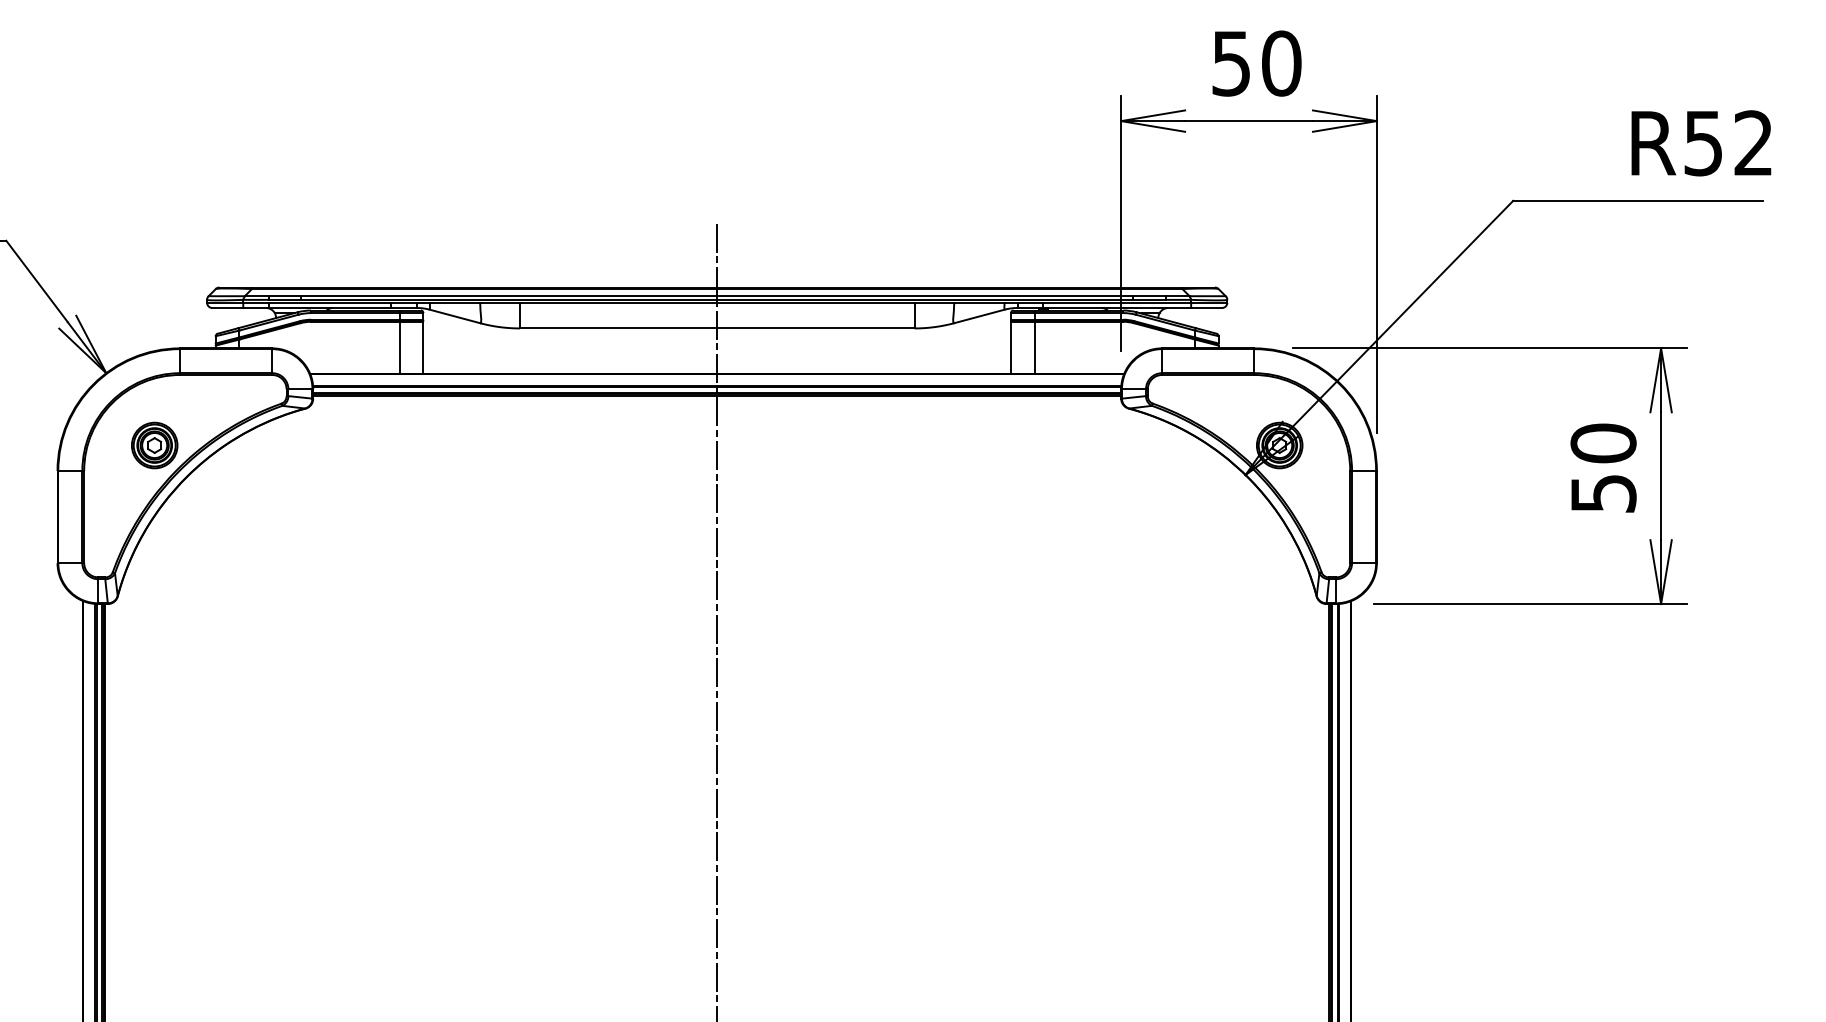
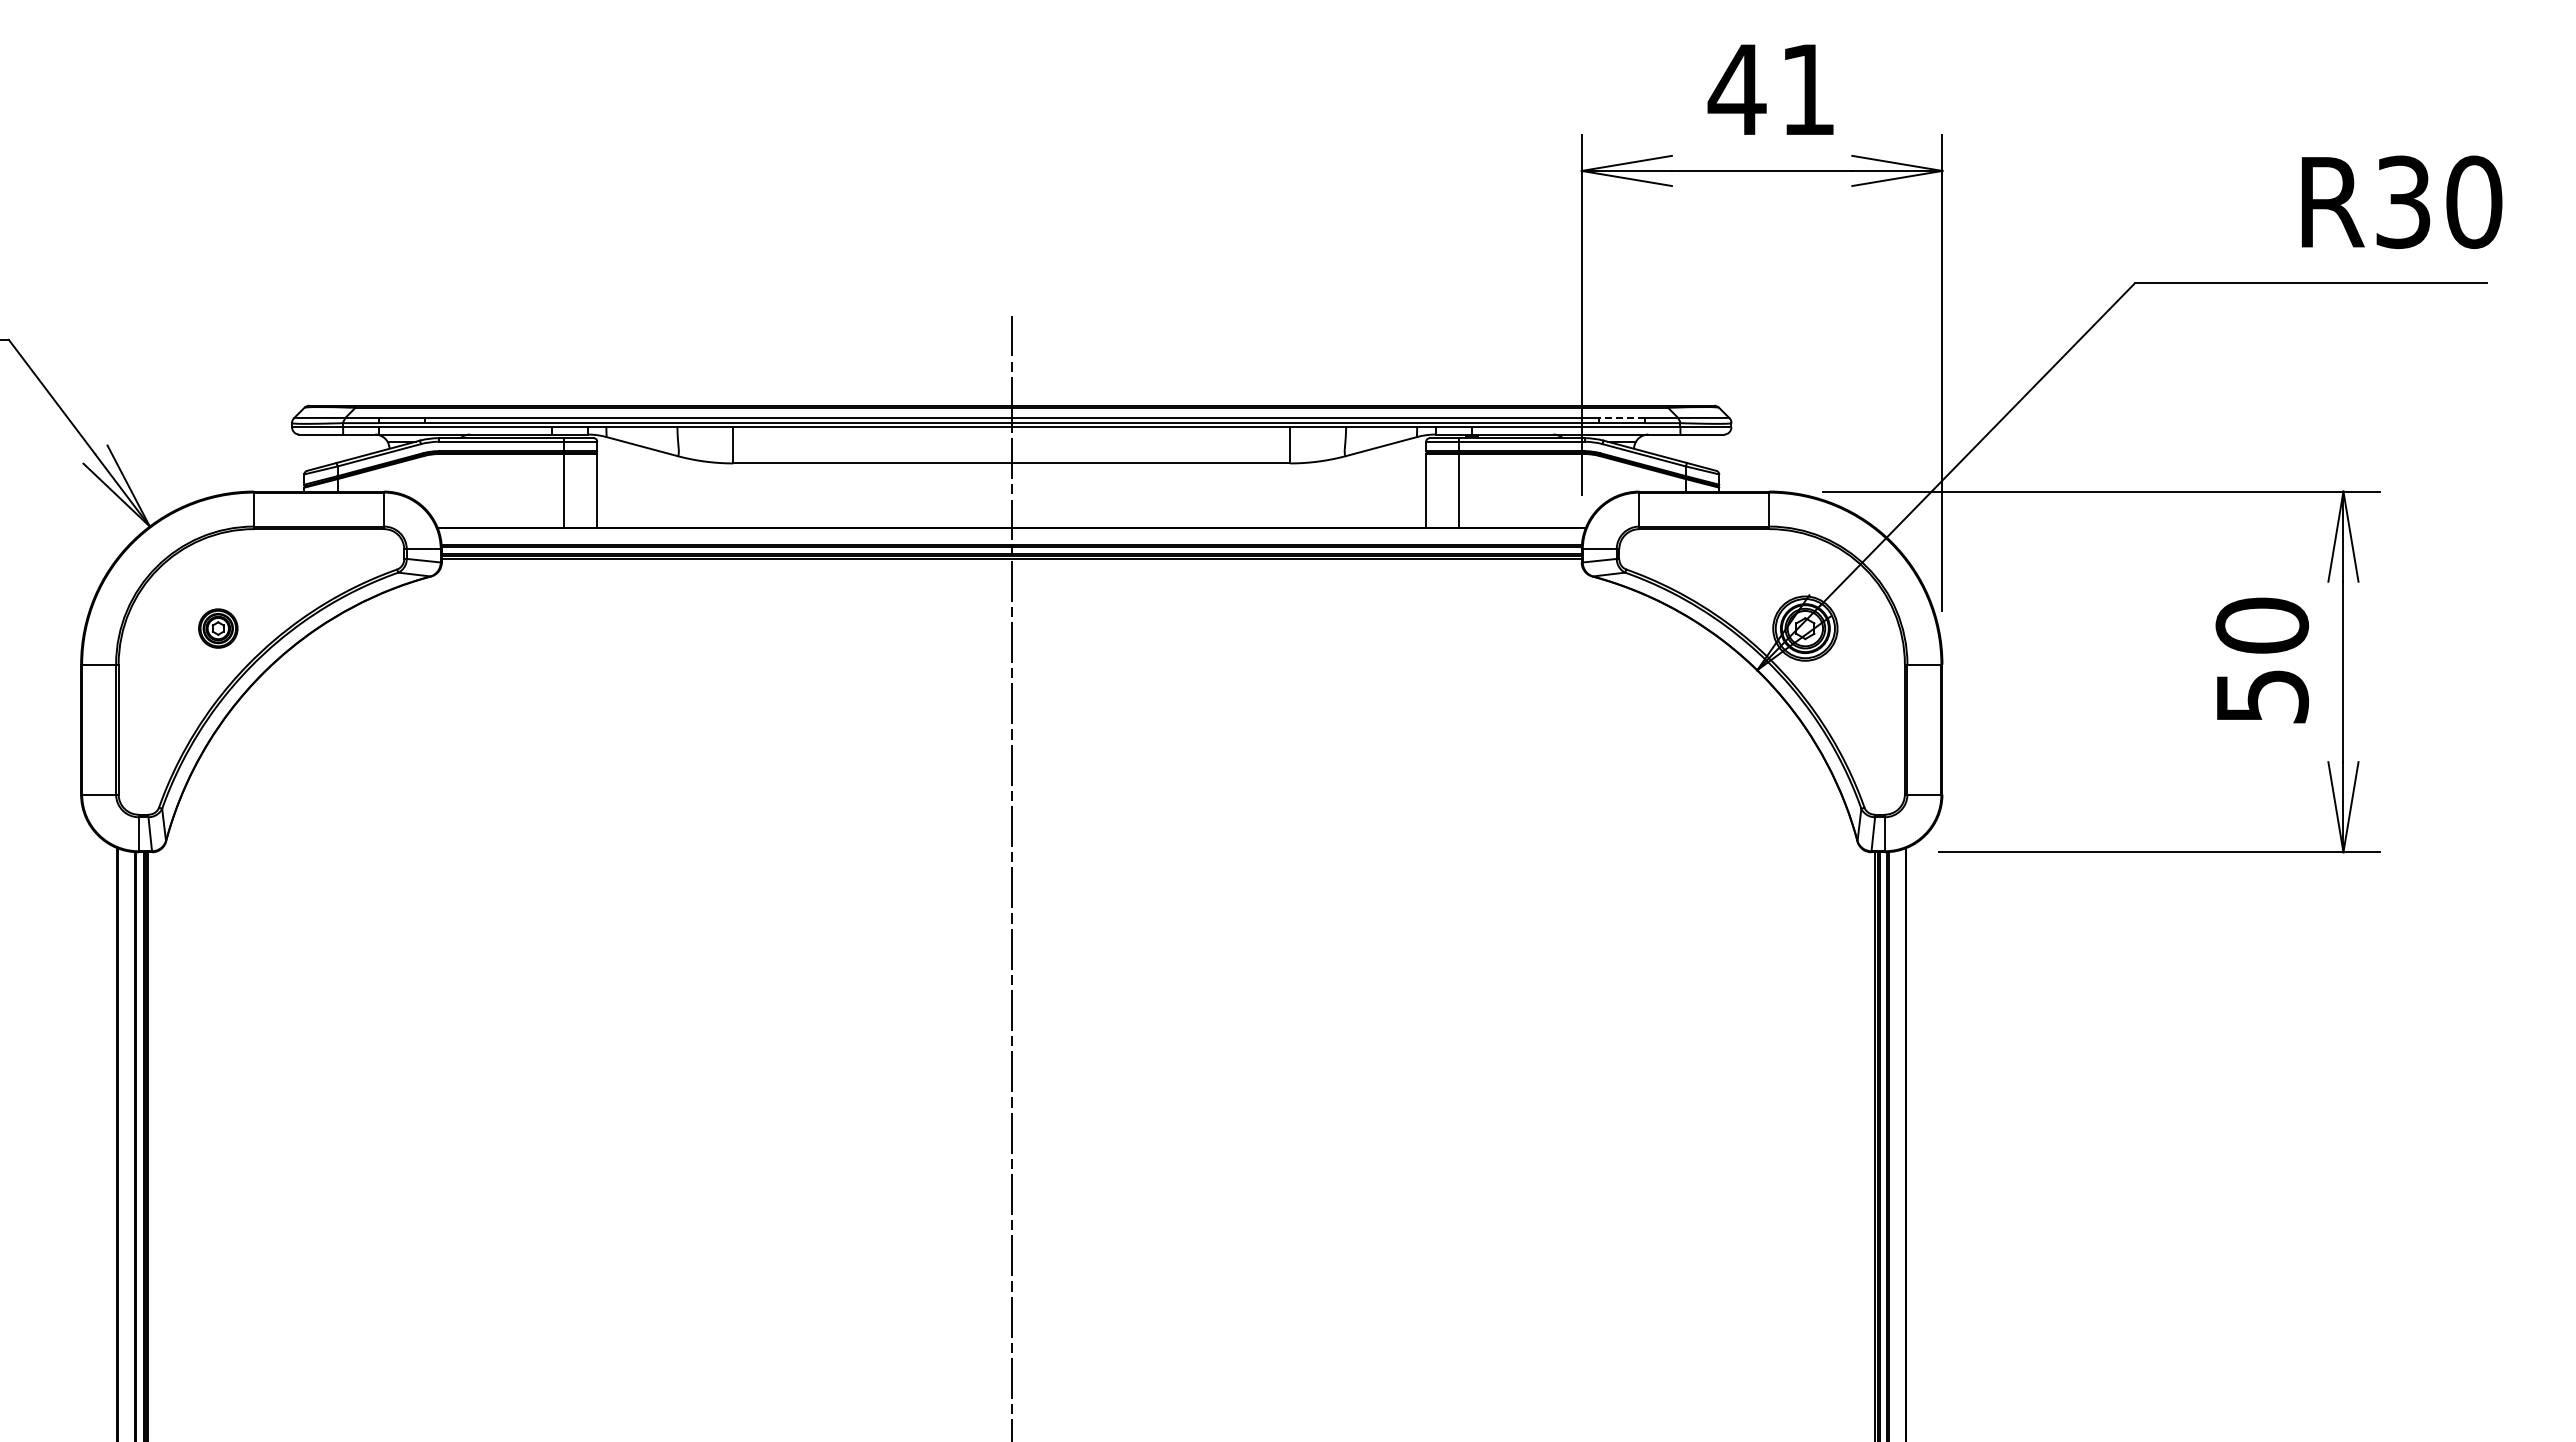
text: (1255, 63) -> (1771, 89), 50 -> 41
text: (1729, 142) -> (2439, 201), R52 -> R30
line: (1149, 296) -> (1621, 418), solid -> dashed
part: (154, 445) -> (218, 628), size x0.6

